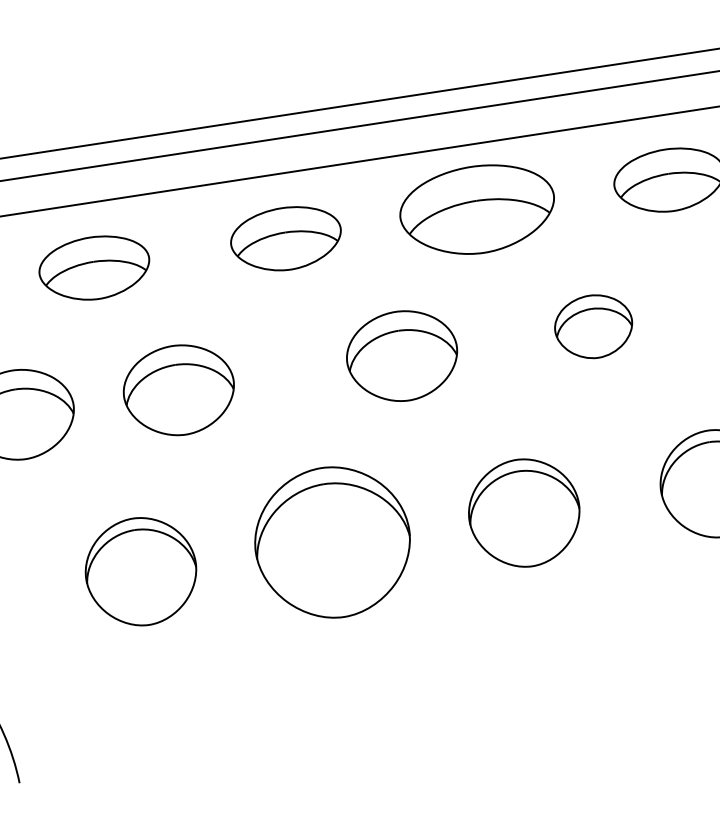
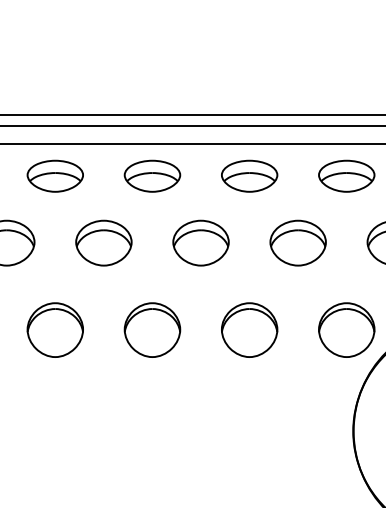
part: (477, 208) -> (249, 175), size x0.71
part: (592, 325) -> (297, 242), size x1.43
part: (178, 389) -> (103, 242), moved
part: (332, 541) -> (152, 329), size x0.71

